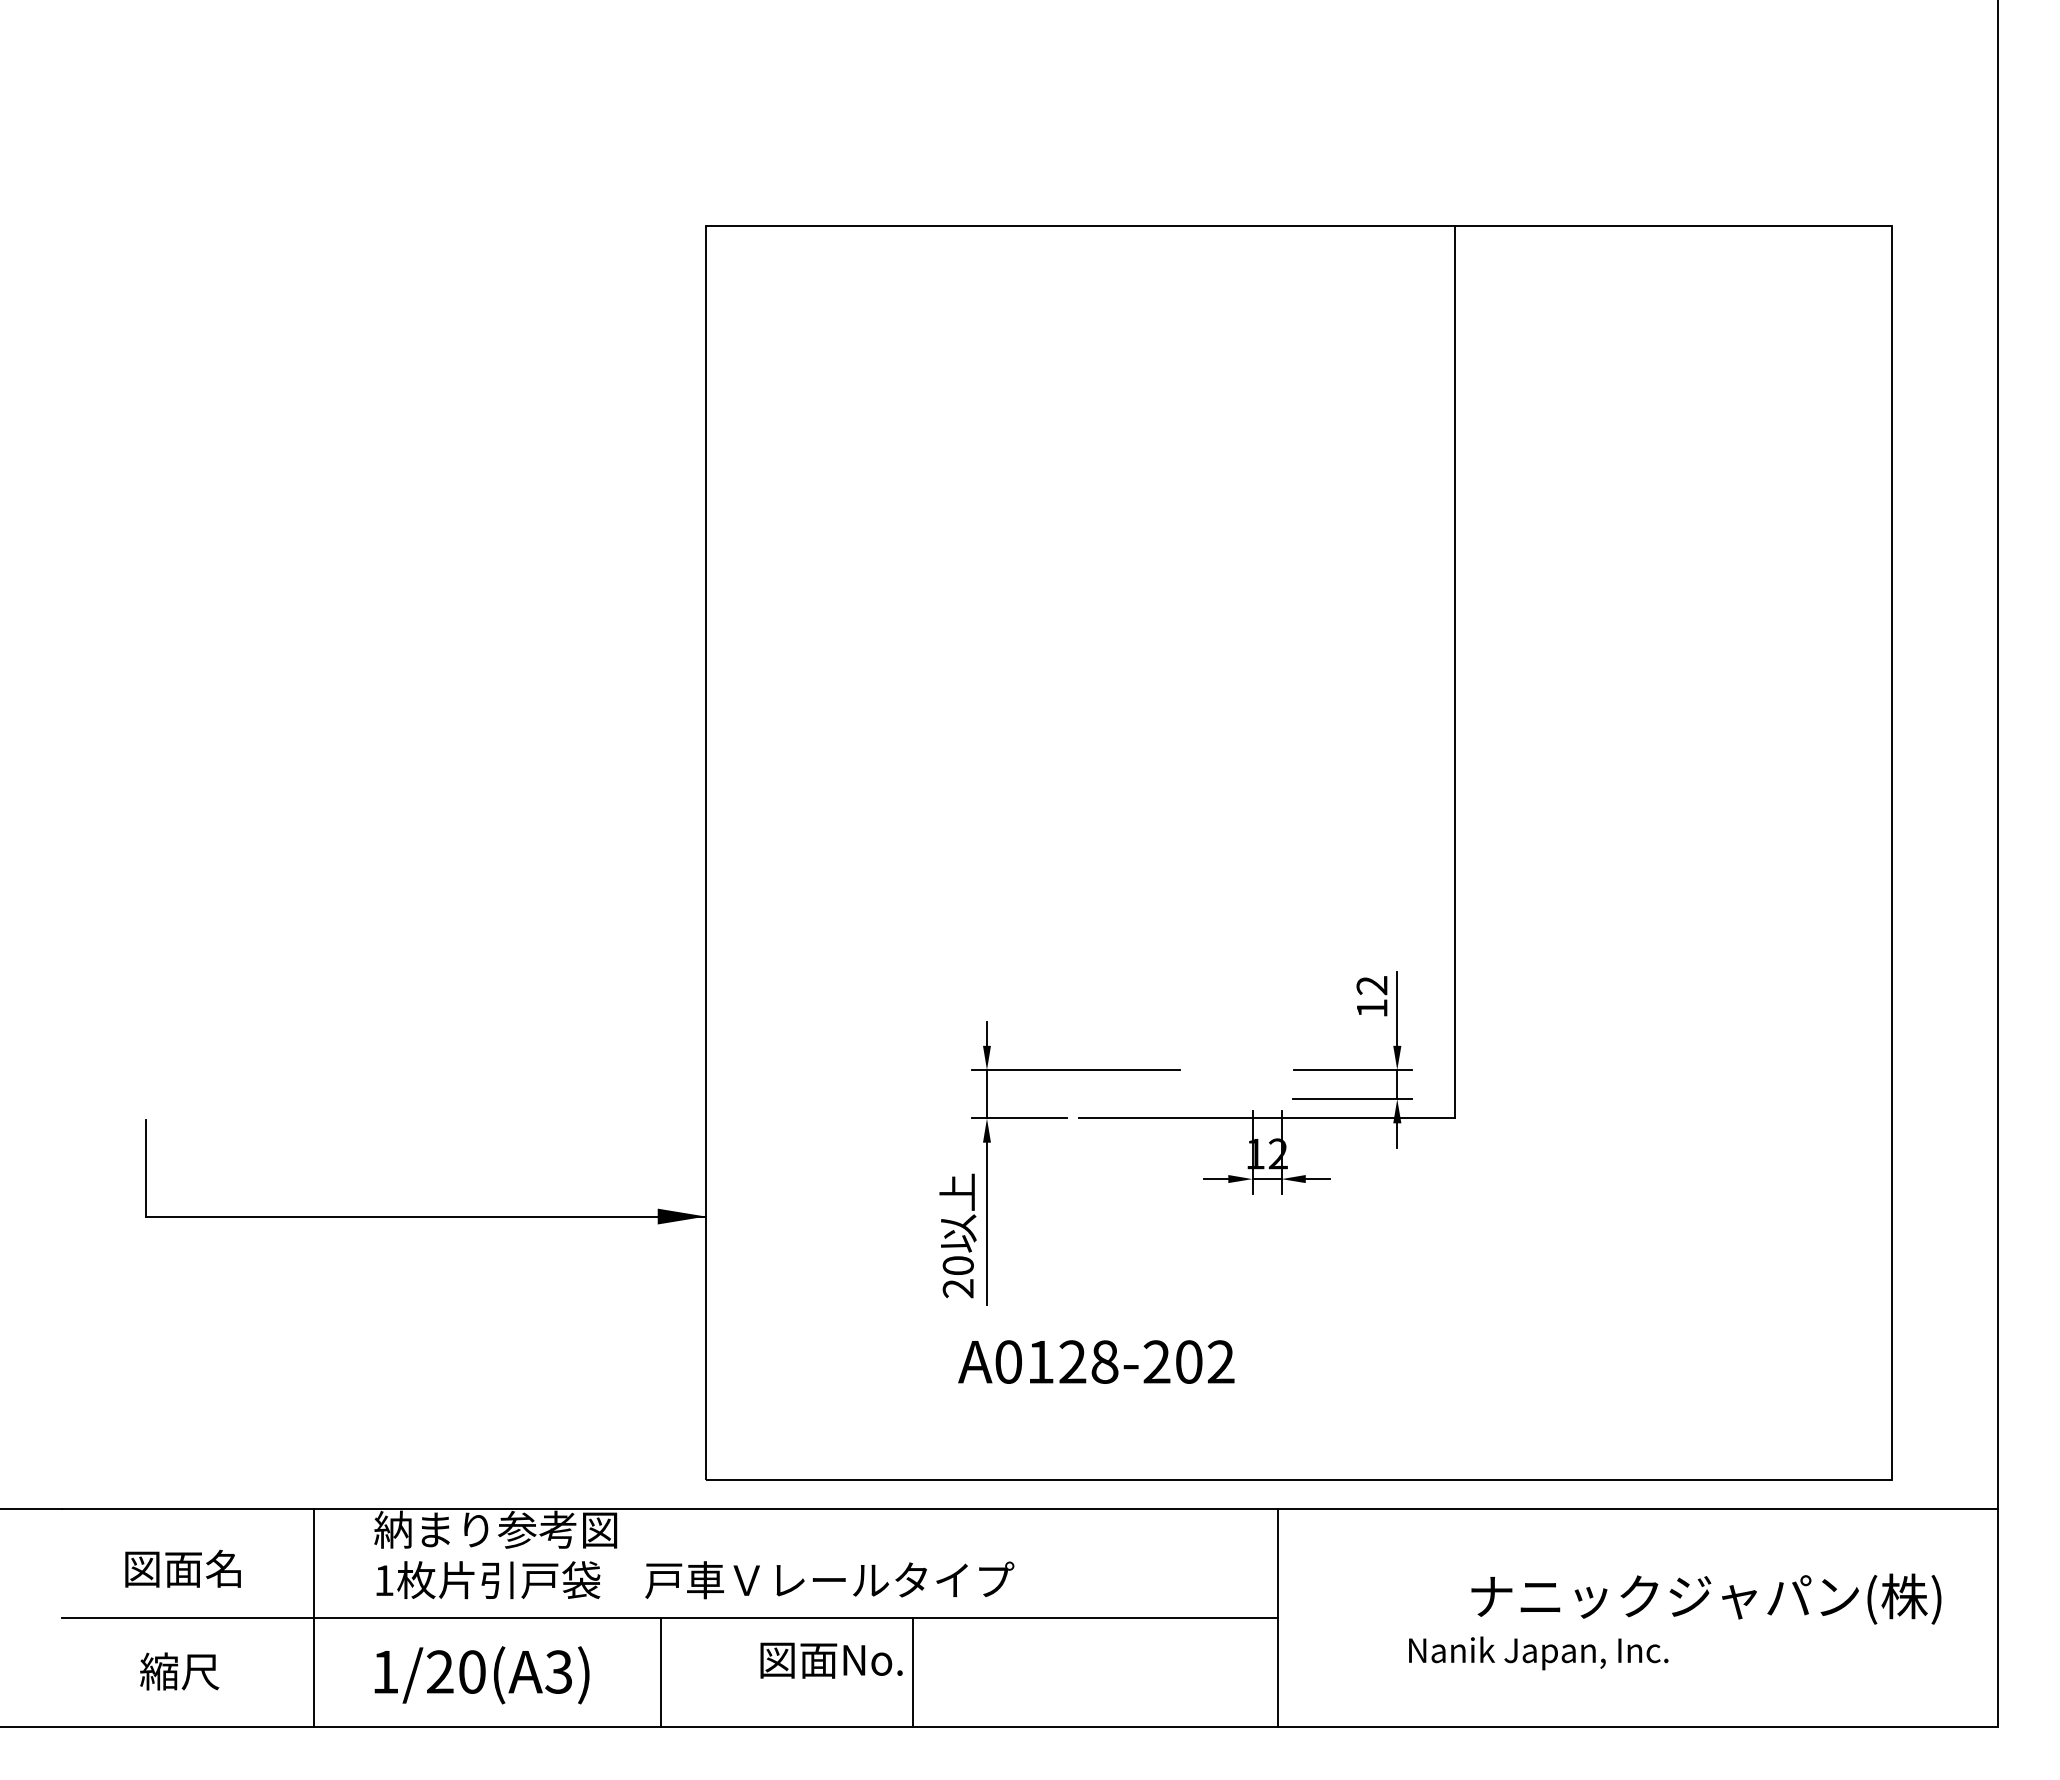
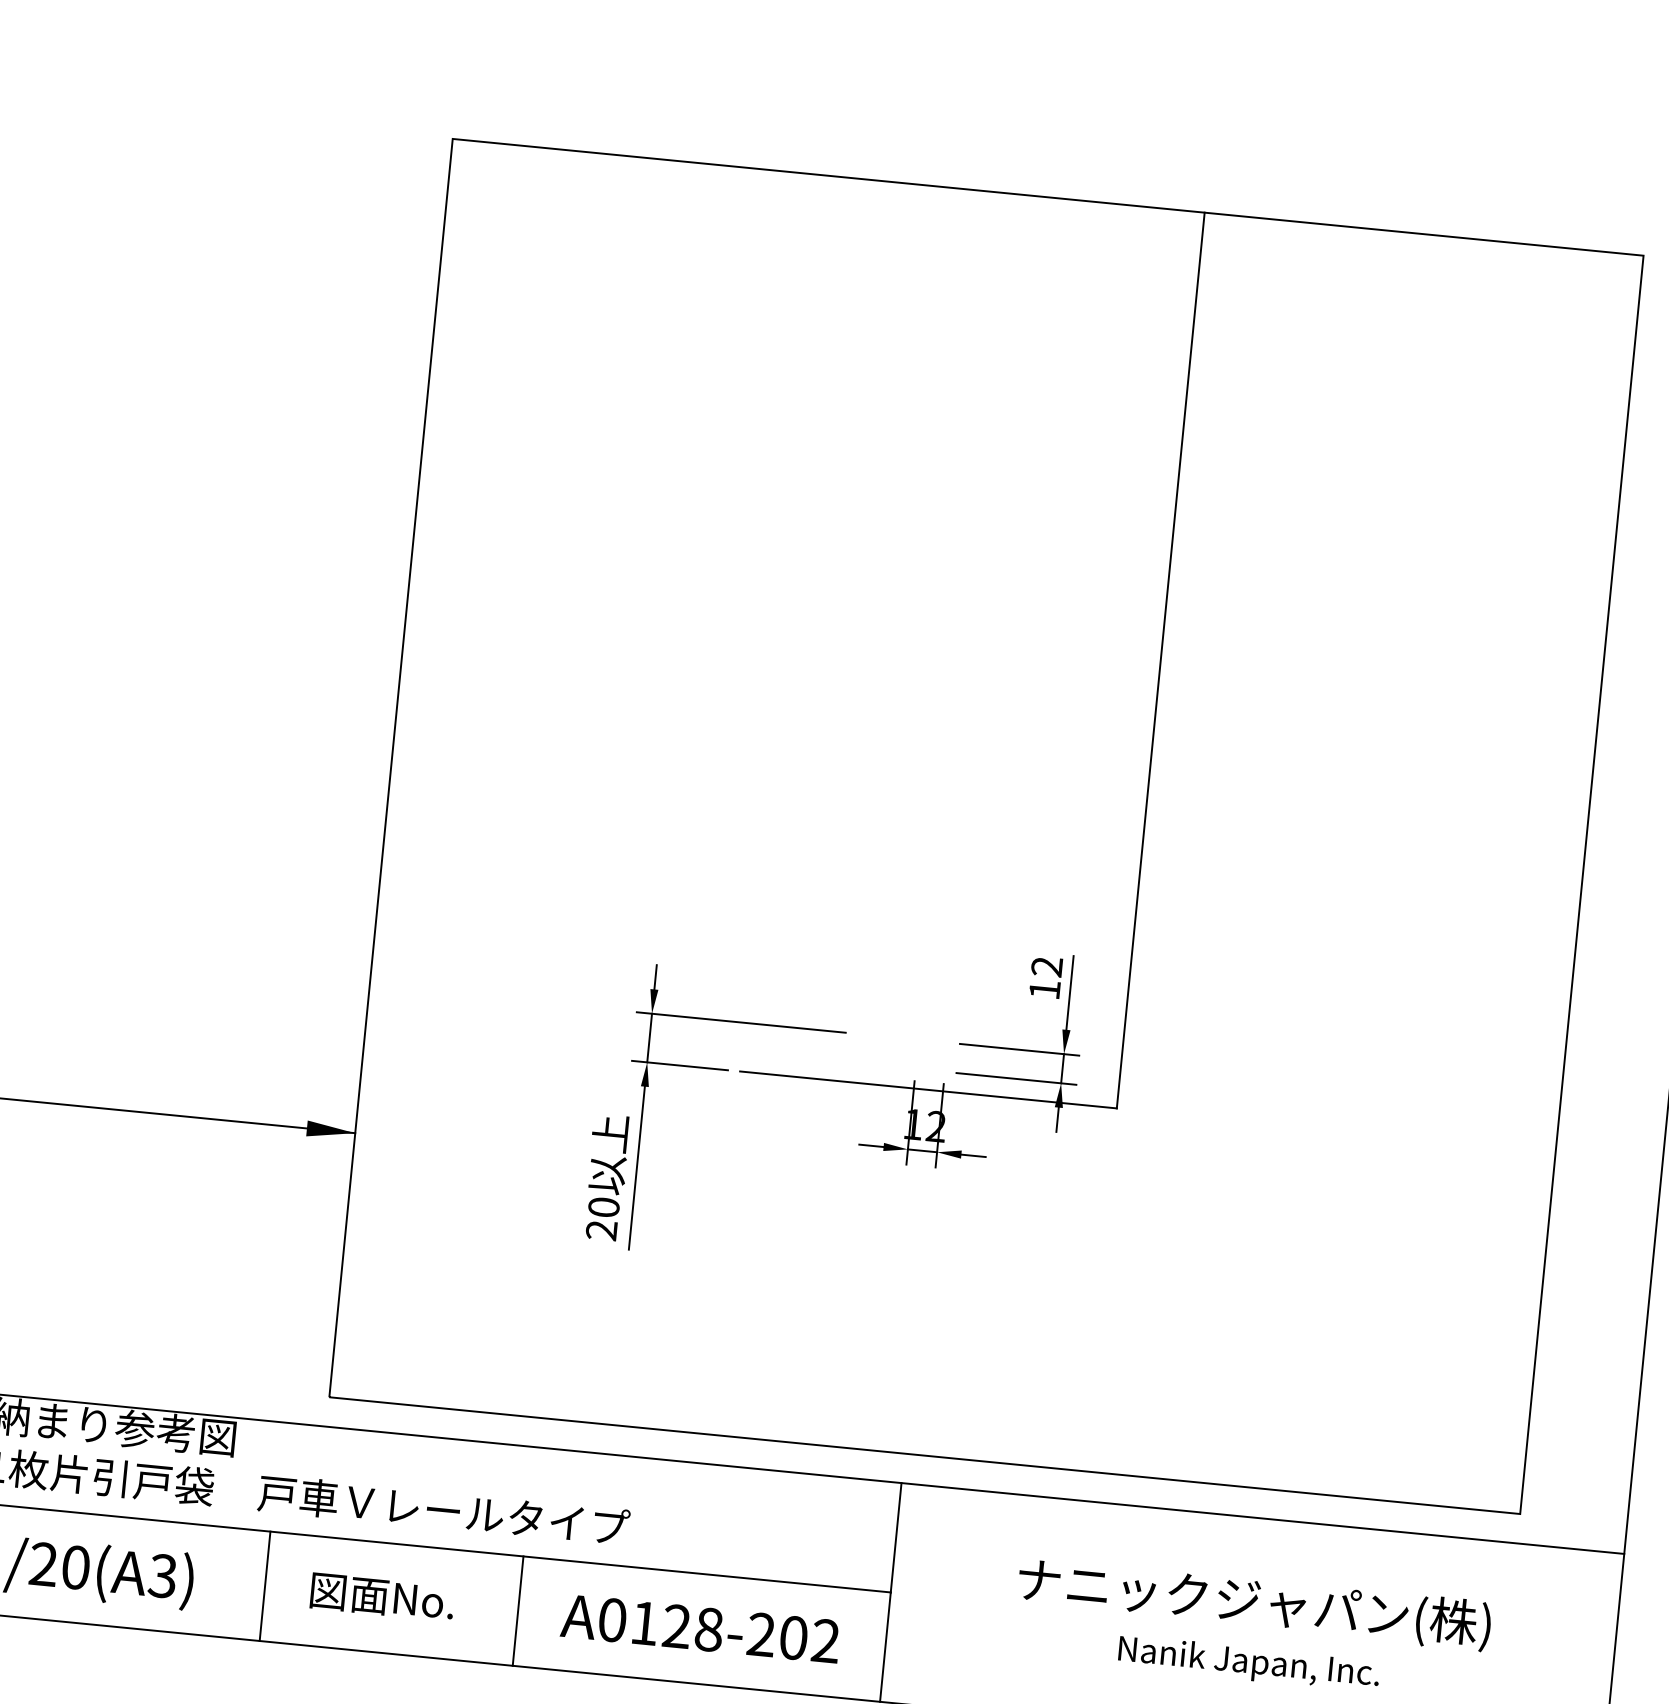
text: (1096, 1361) -> (700, 1628), moved
text: (1706, 1598) -> (1254, 1603), moved
text: (1538, 1653) -> (1248, 1663), moved
text: (831, 1660) -> (382, 1597), moved

